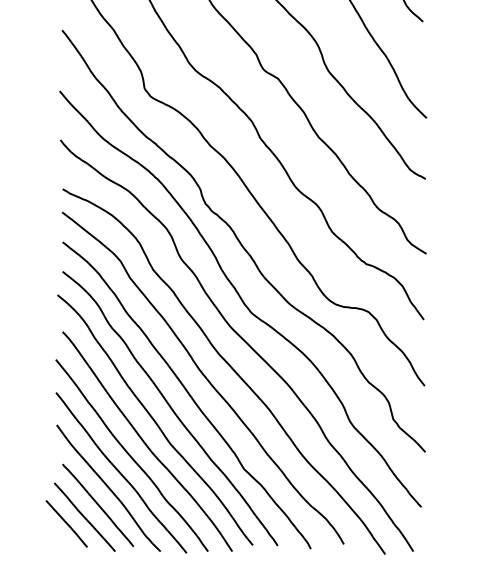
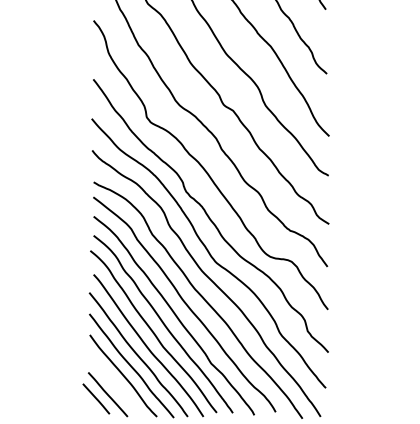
line: (97, 504) -> (116, 386), removed

